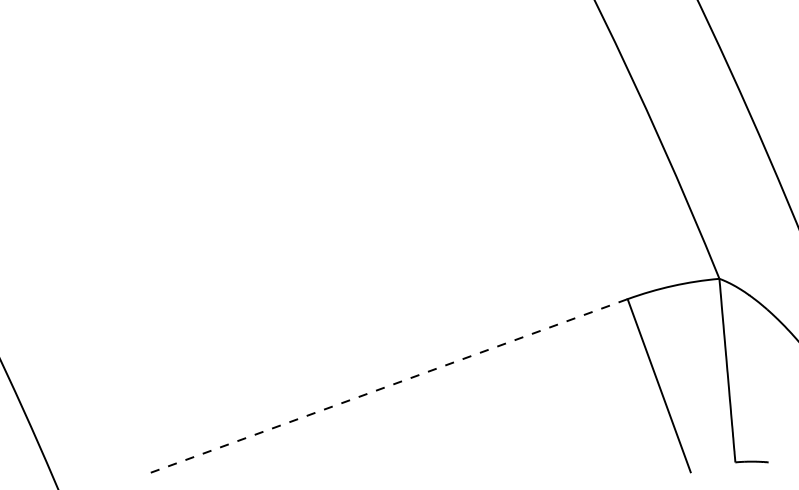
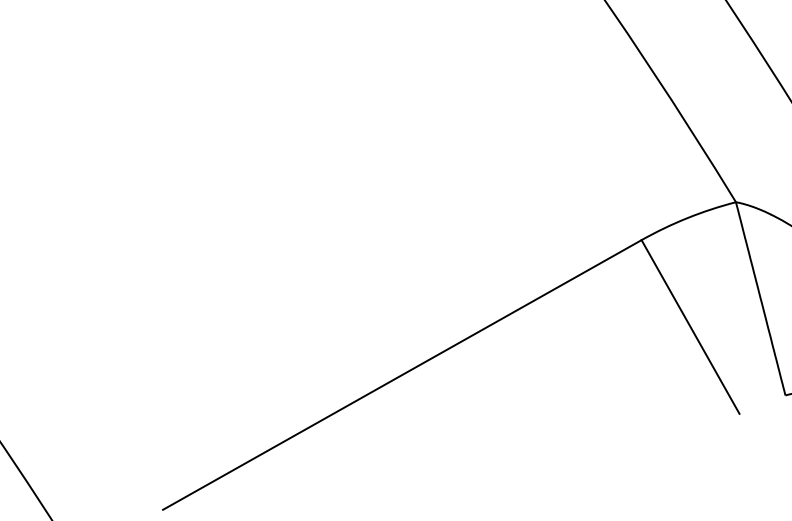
line: (389, 385) -> (402, 374), dashed -> solid

